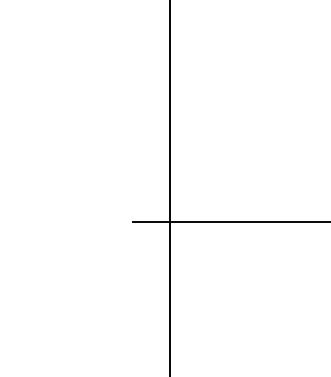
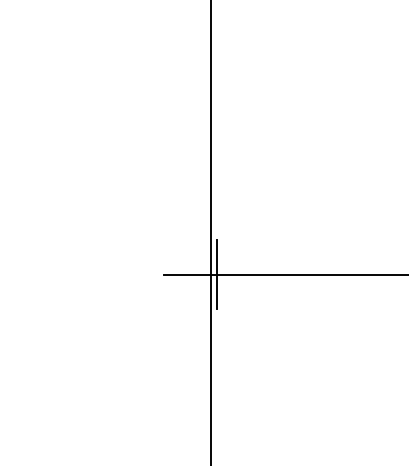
line: (175, 222) -> (216, 274), added

